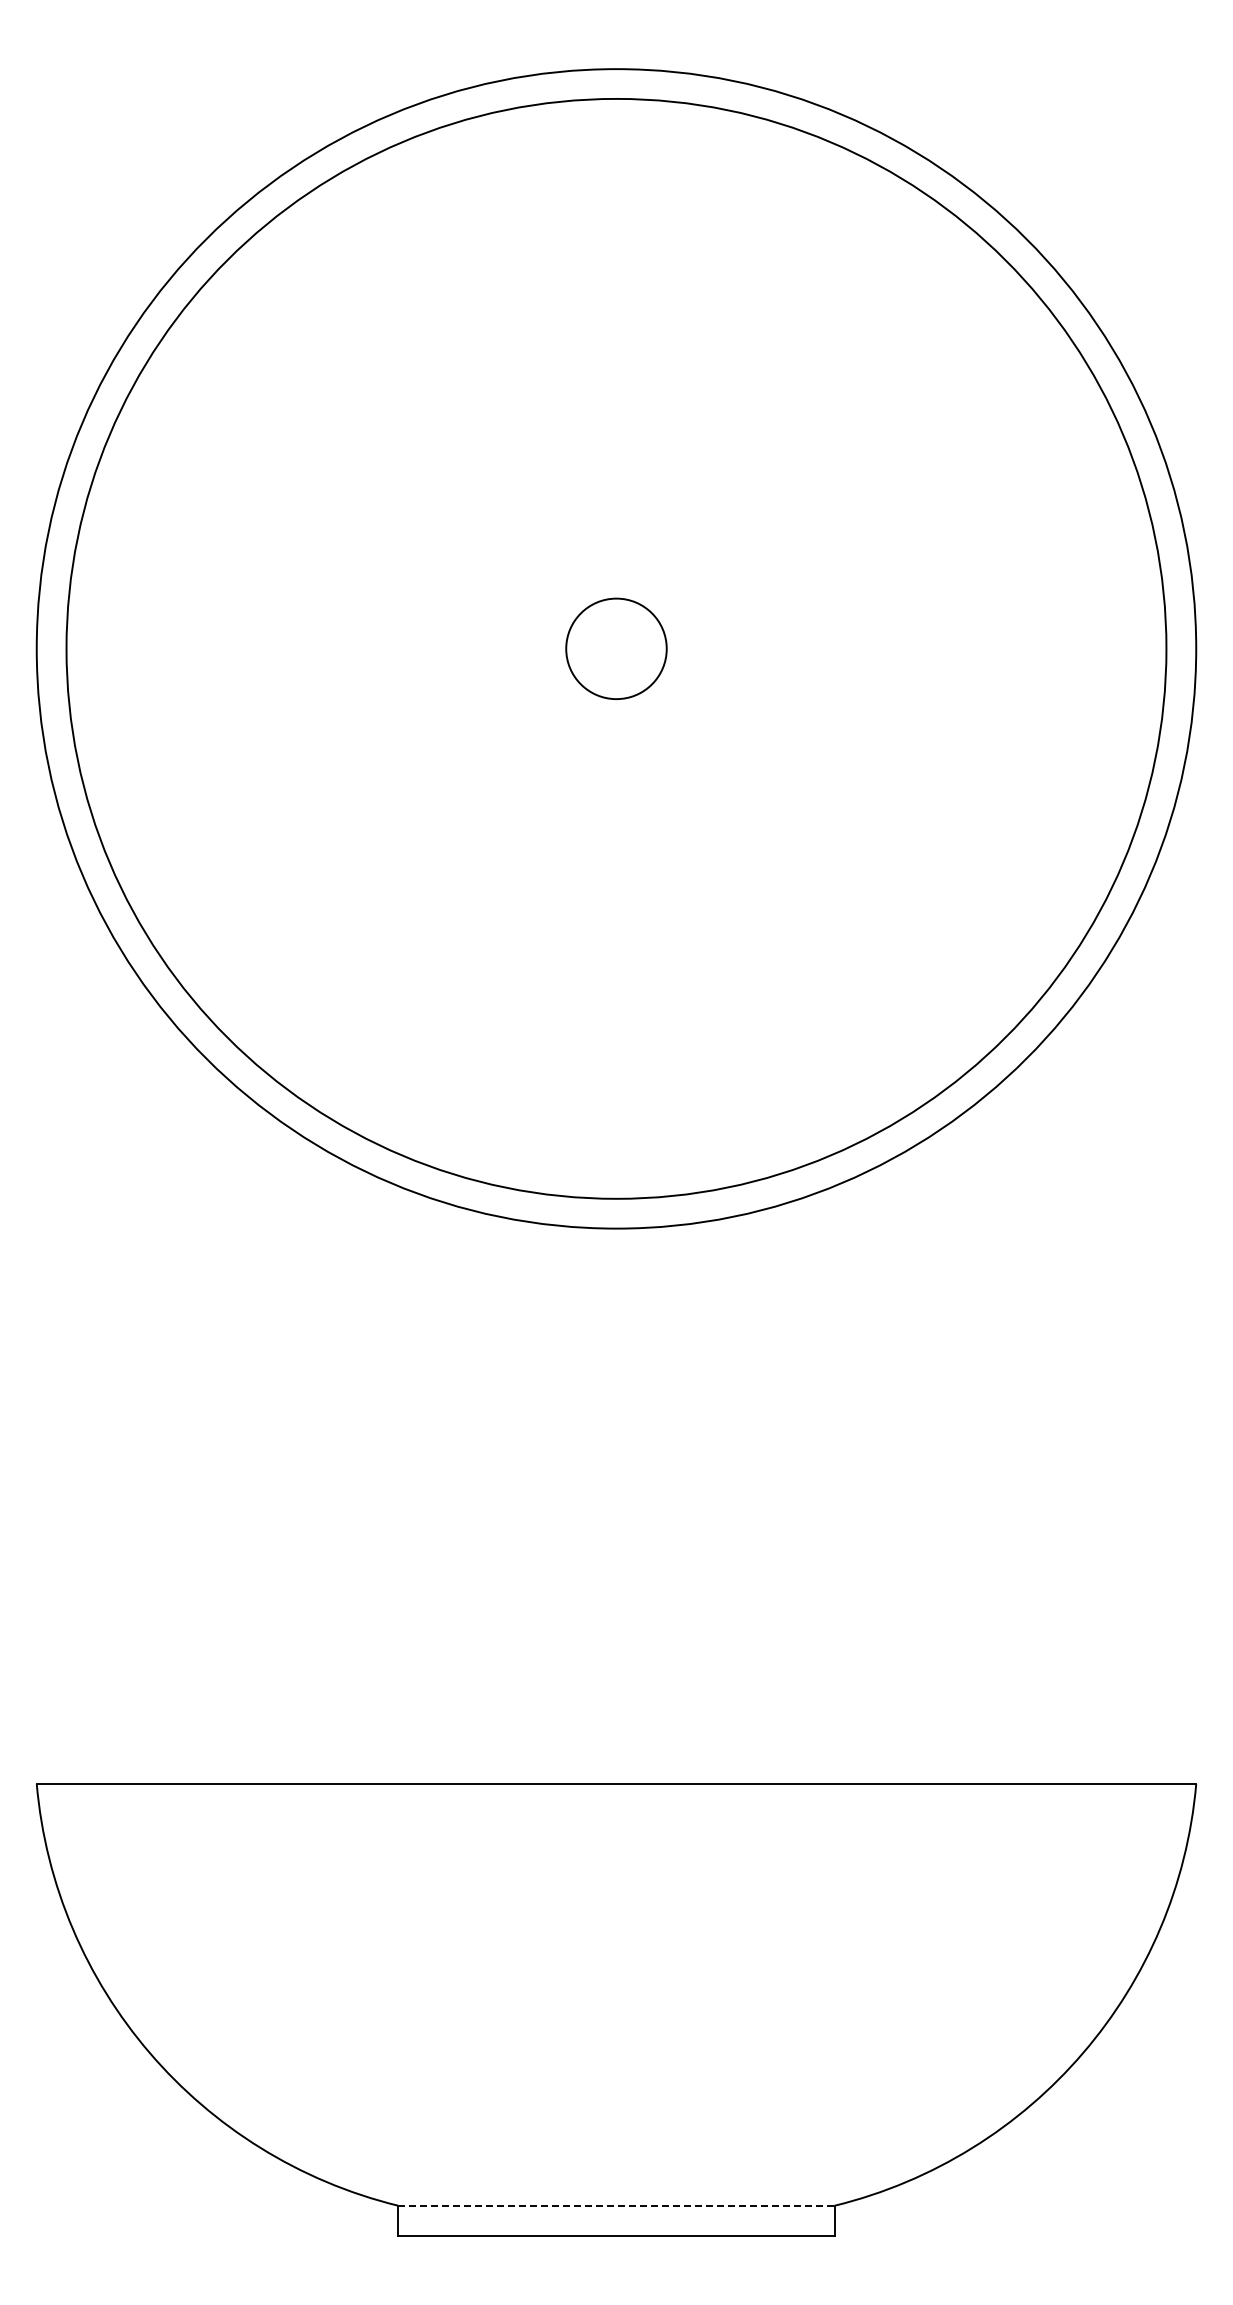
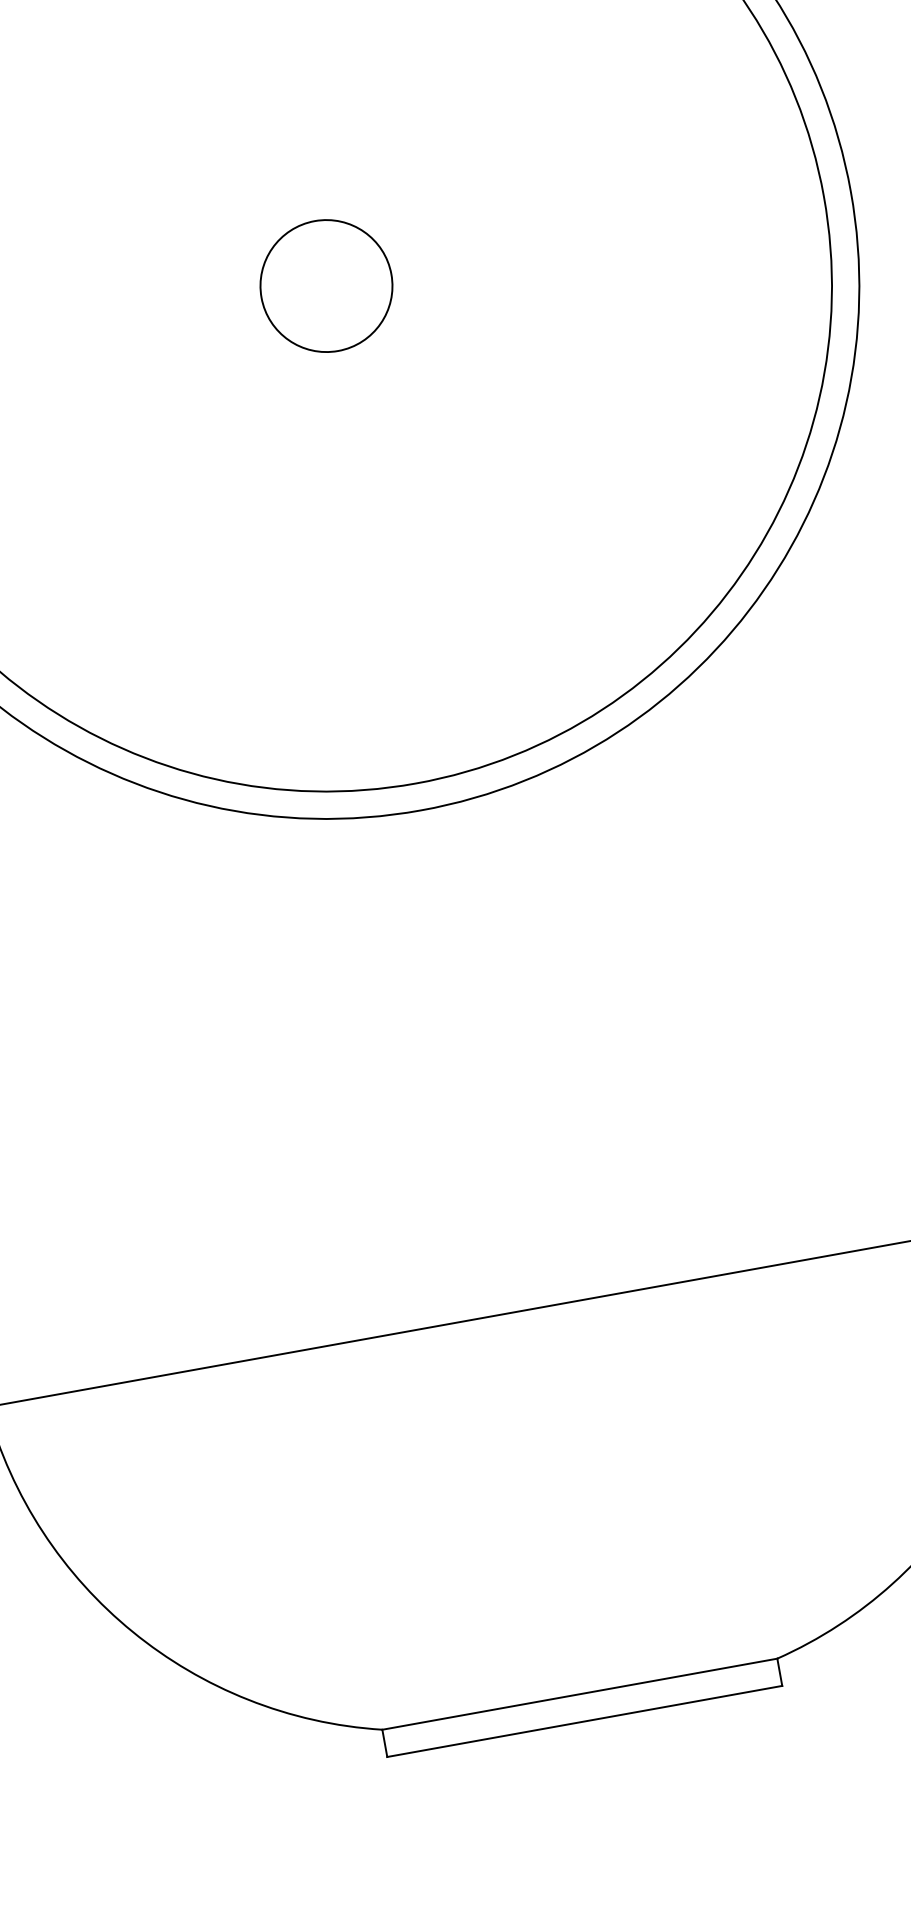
circle: (616, 648) -> (326, 285), size x1.43
line: (616, 2205) -> (579, 1693), dashed -> solid

